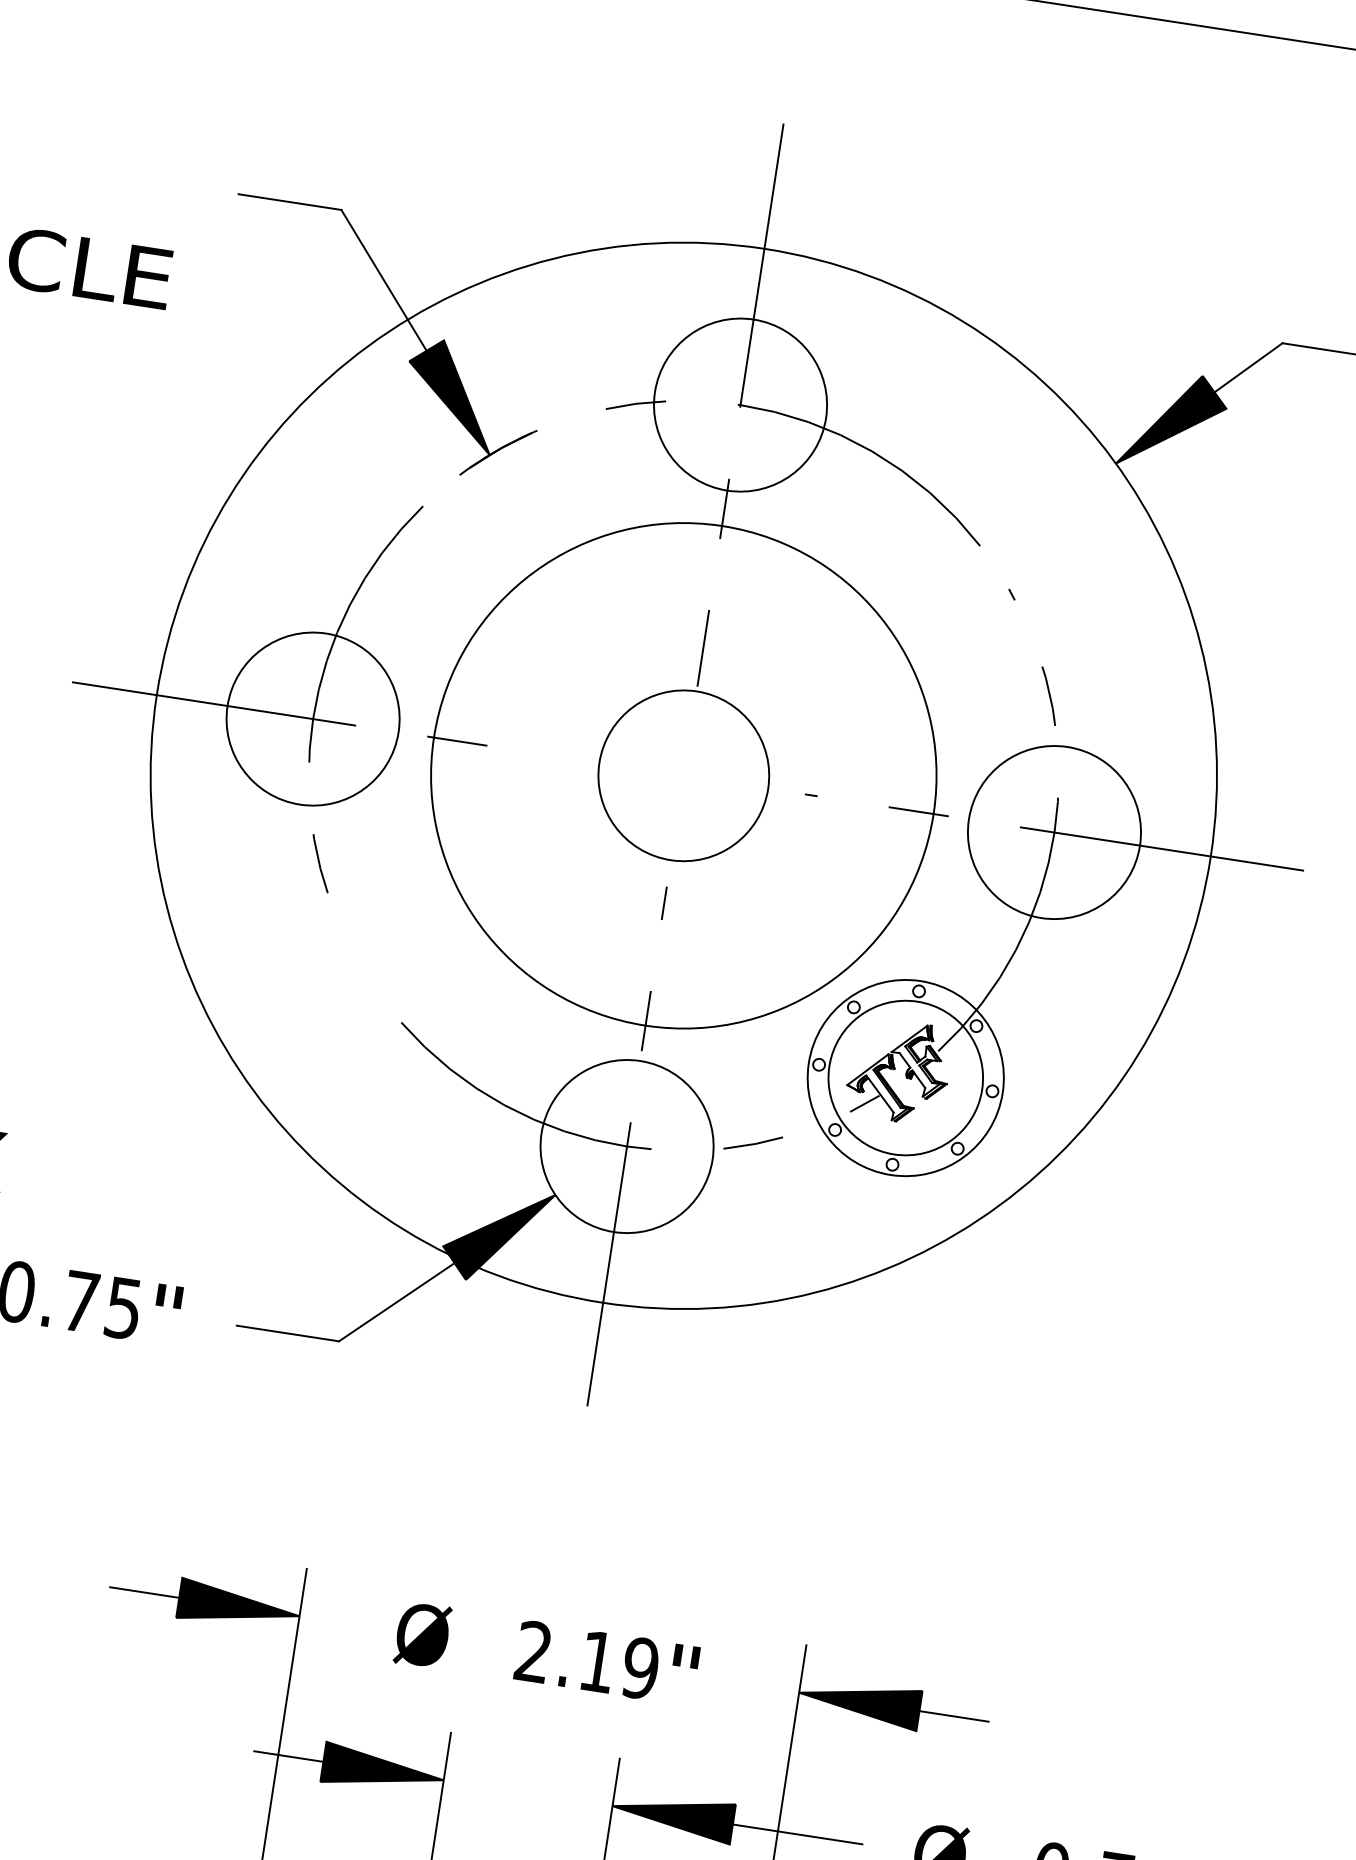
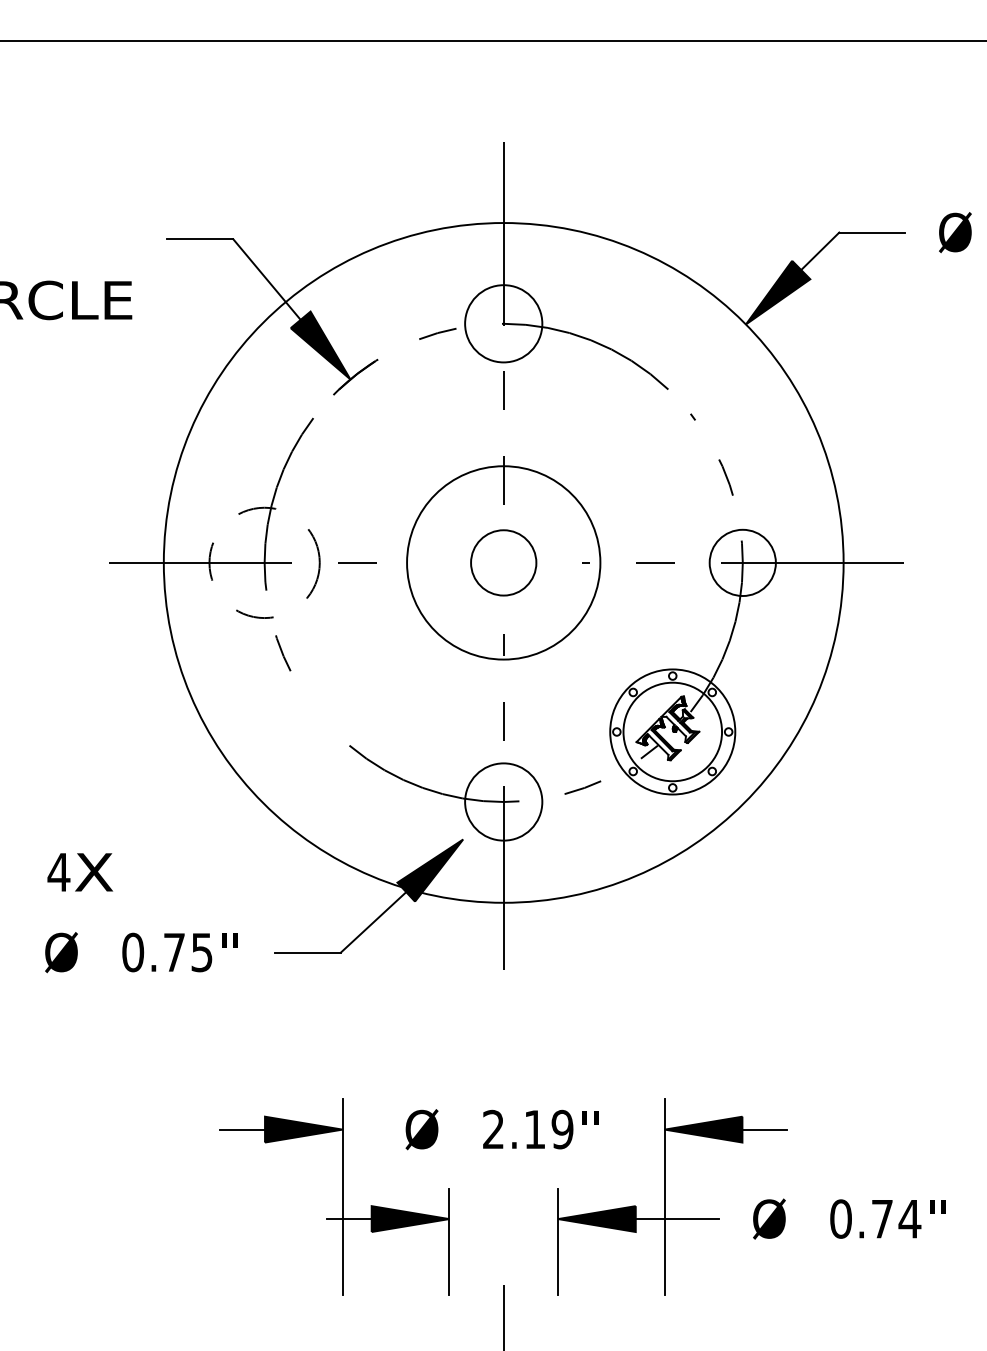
circle: (740, 404) -> (503, 323), size x0.7
circle: (313, 718) -> (264, 562), solid -> dashed
circle: (683, 775) -> (503, 562), size x0.6
circle: (683, 775) -> (503, 562), size x0.6
circle: (1054, 831) -> (742, 562), size x0.6
circle: (626, 1145) -> (503, 801), size x0.7

